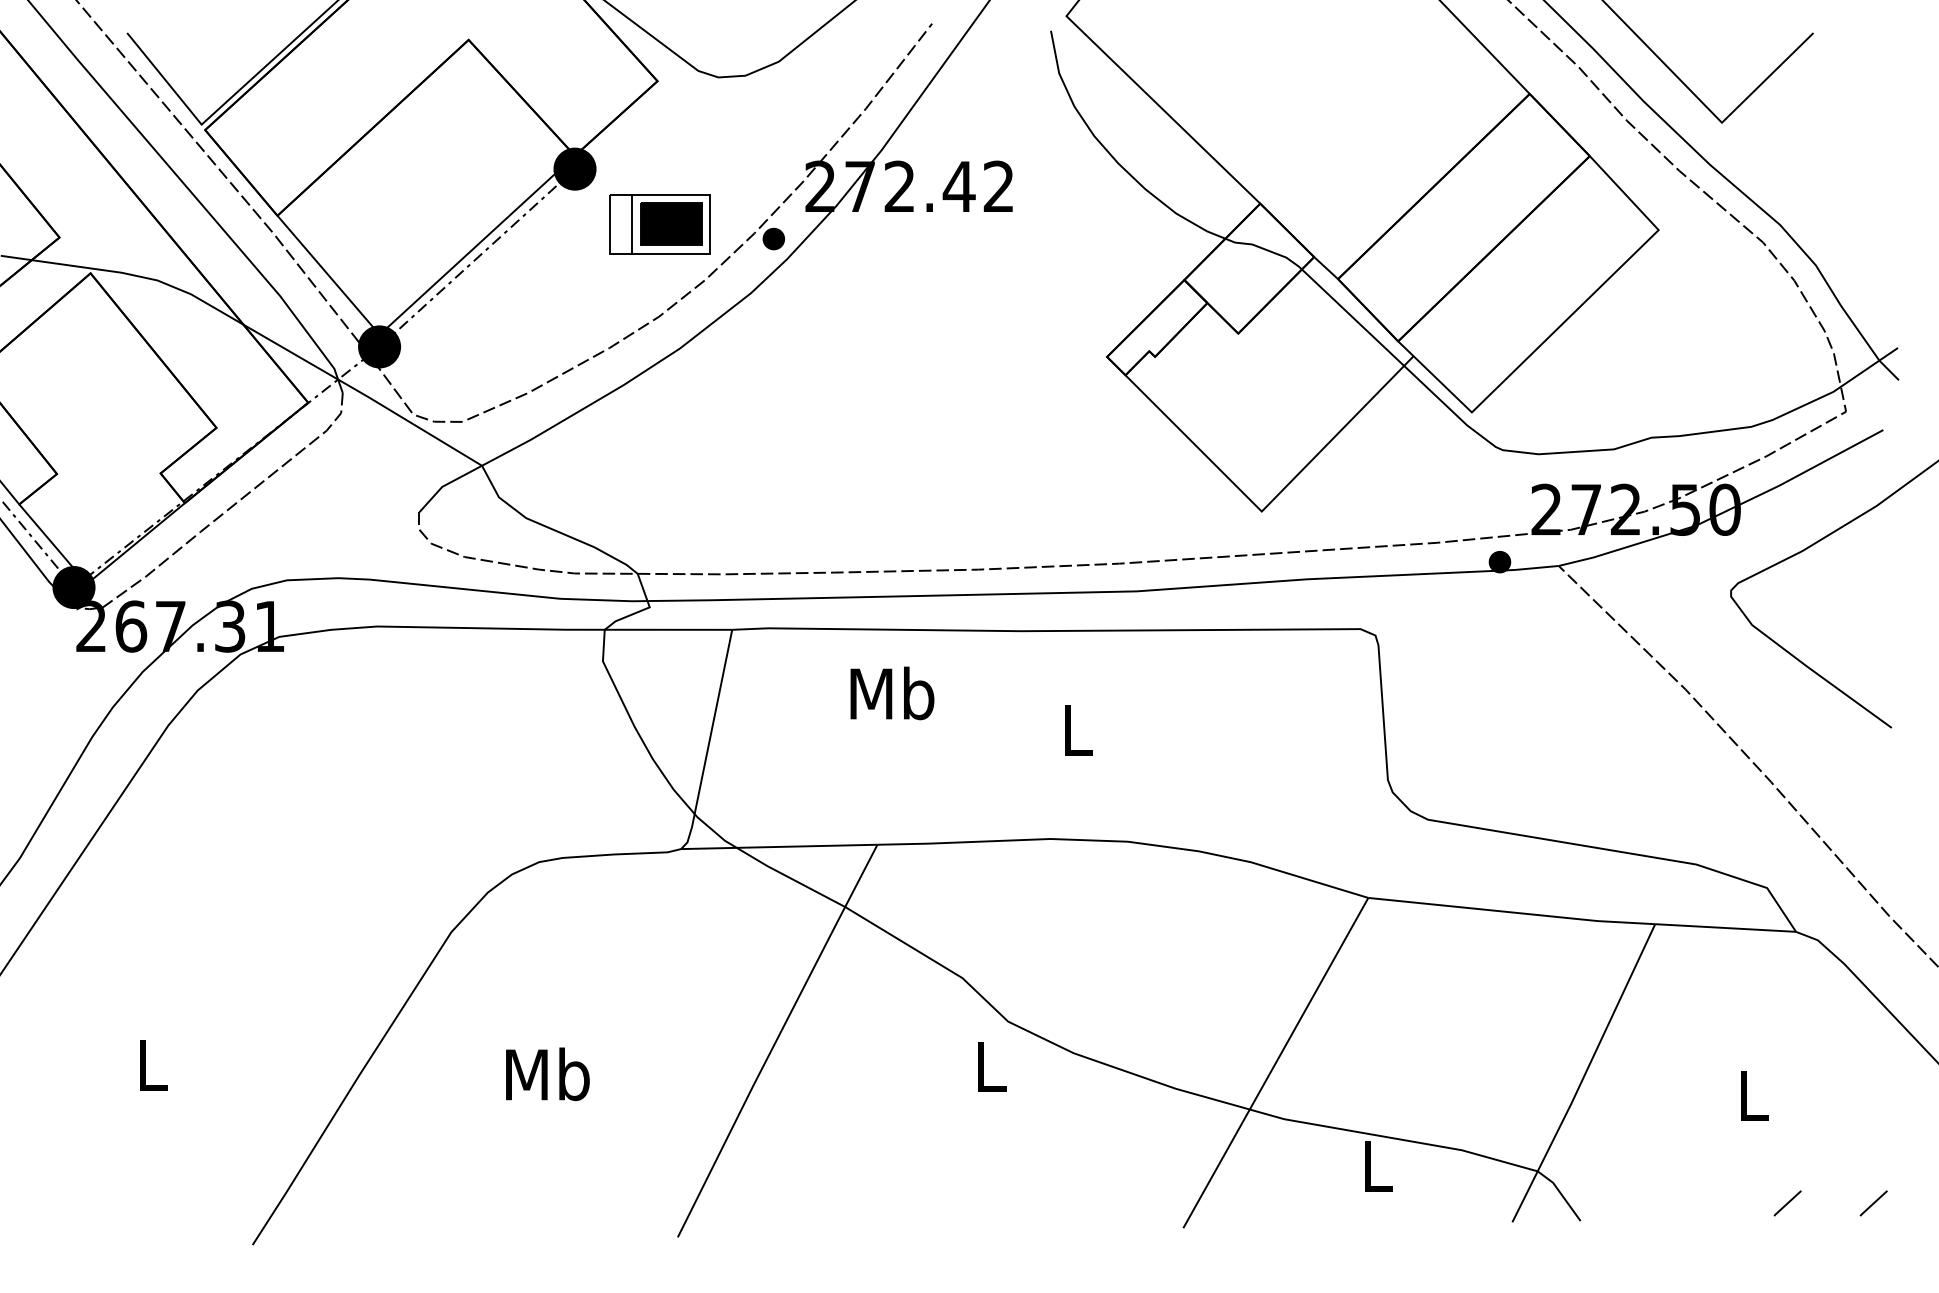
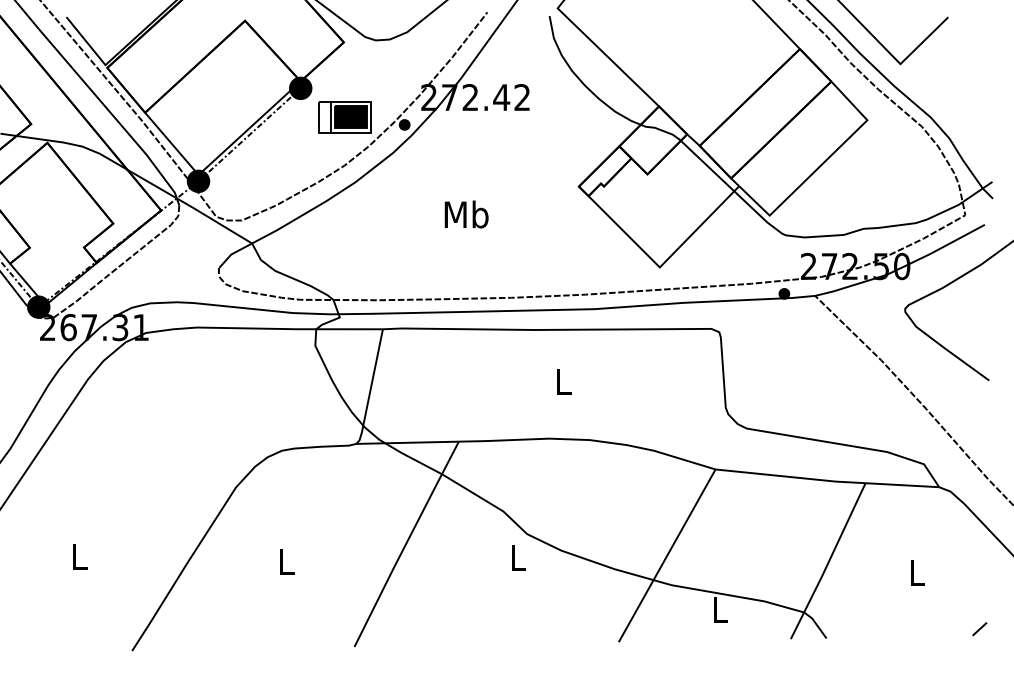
text: (892, 693) -> (466, 214), moved
text: (547, 1073) -> (286, 561), Mb -> L
line: (1787, 1203) -> (934, 629), removed

